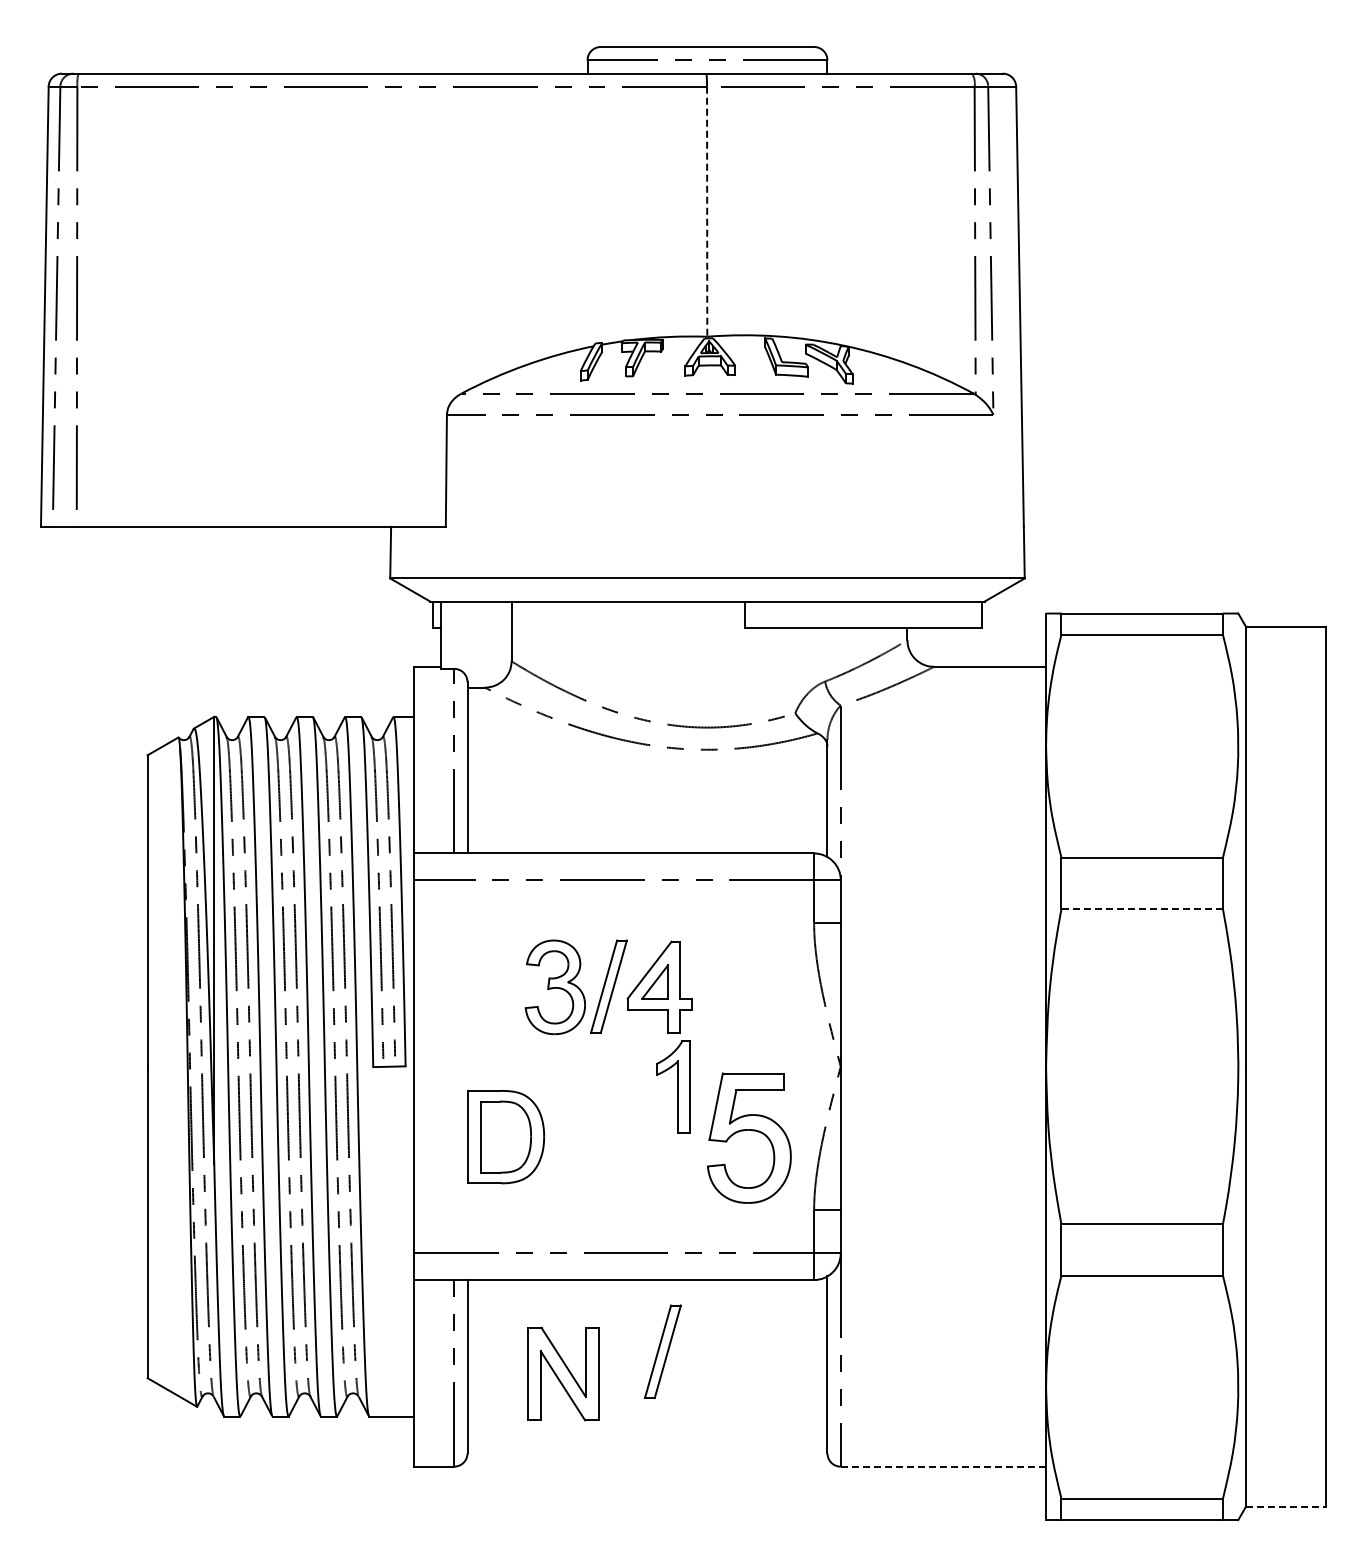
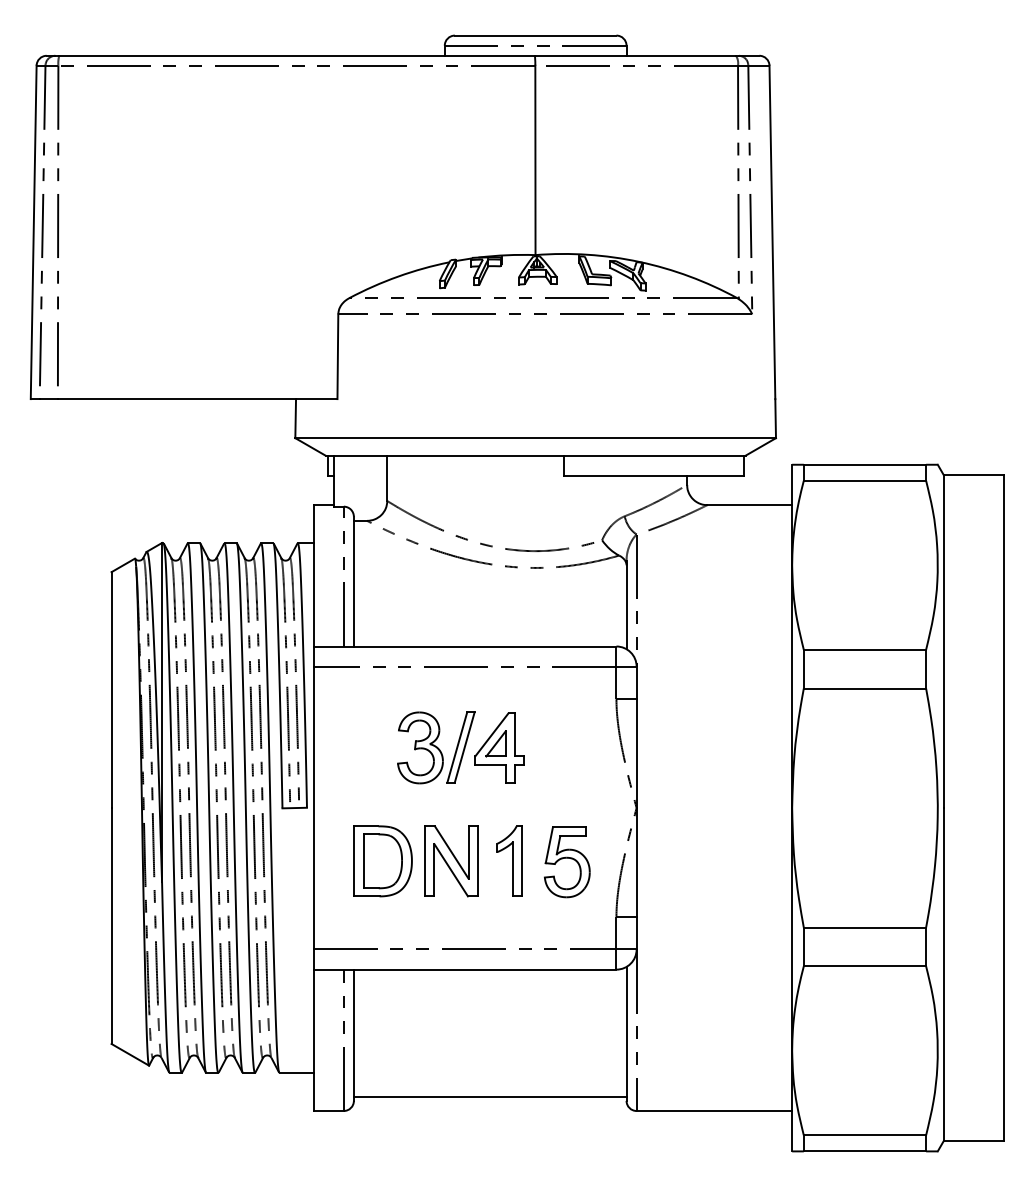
line: (707, 212) -> (535, 160), dashed -> solid
line: (1142, 909) -> (865, 688), dashed -> solid
part: (673, 1086) -> (509, 860), moved
part: (748, 1138) -> (566, 862), size x0.71
part: (662, 1351) -> (501, 1023), removed
part: (563, 1373) -> (451, 860), moved
line: (647, 1448) -> (490, 1097), added
line: (943, 1466) -> (714, 1110), dashed -> solid
line: (1286, 1506) -> (974, 1141), dashed -> solid

